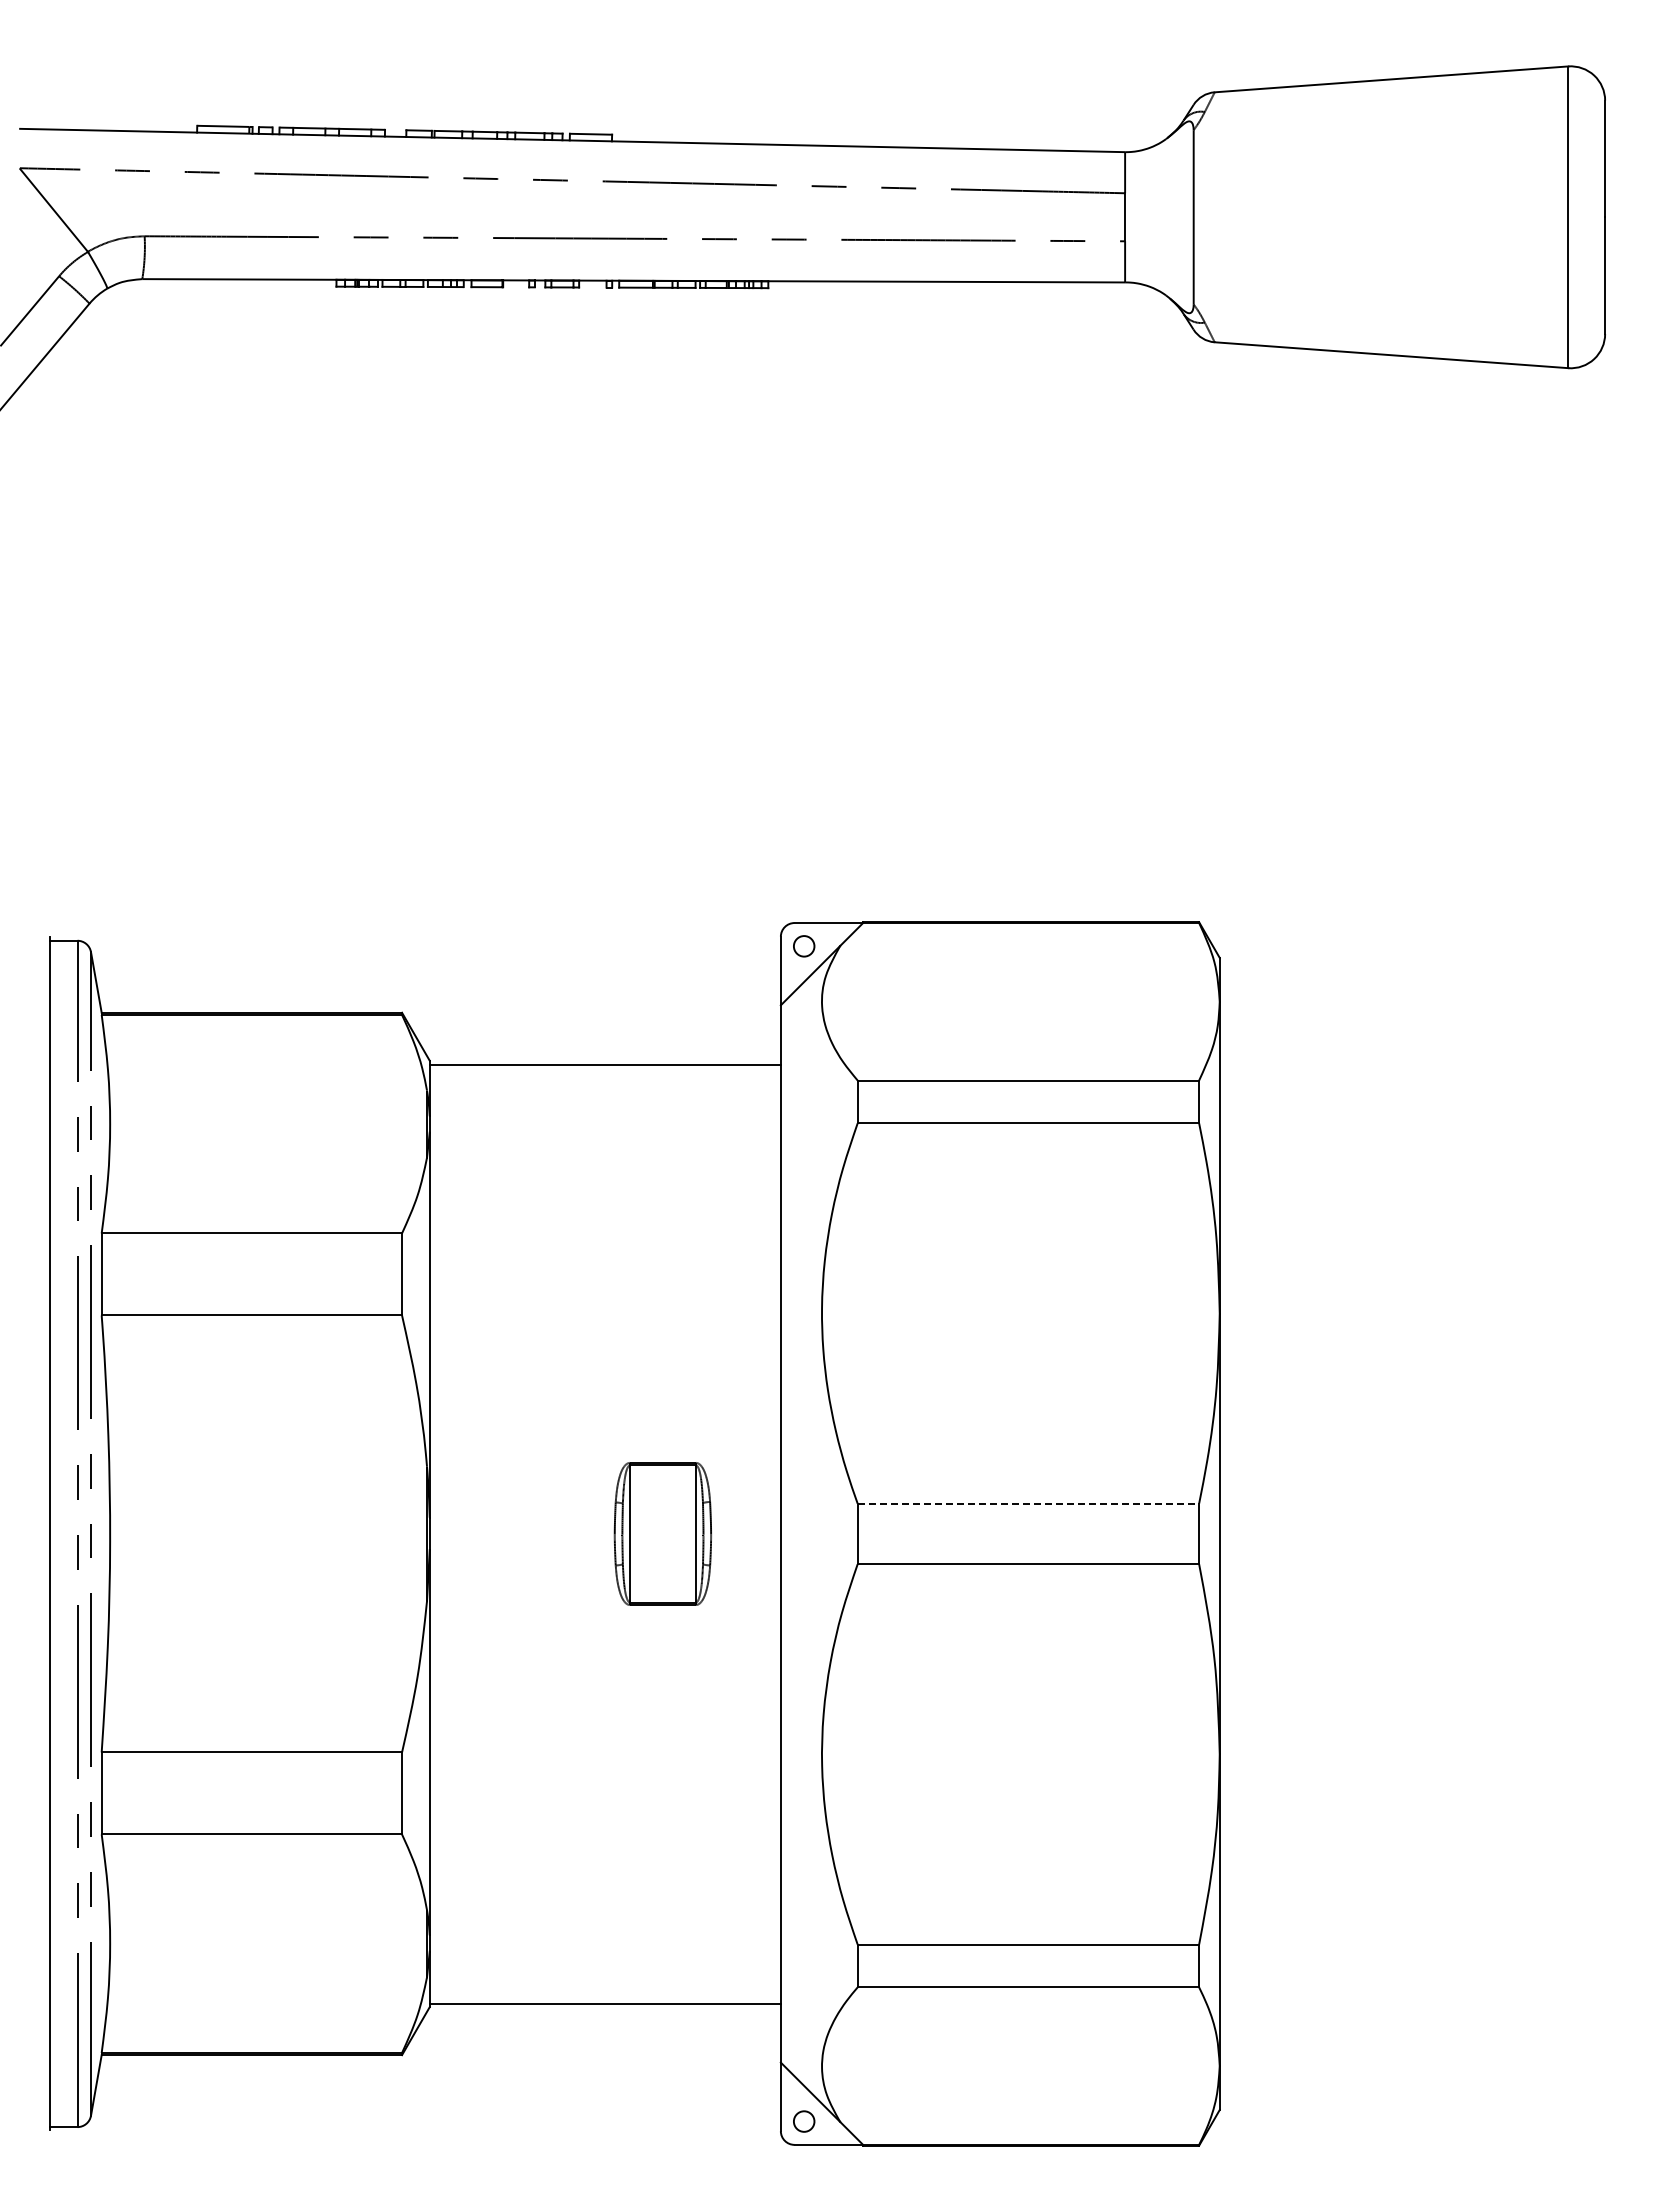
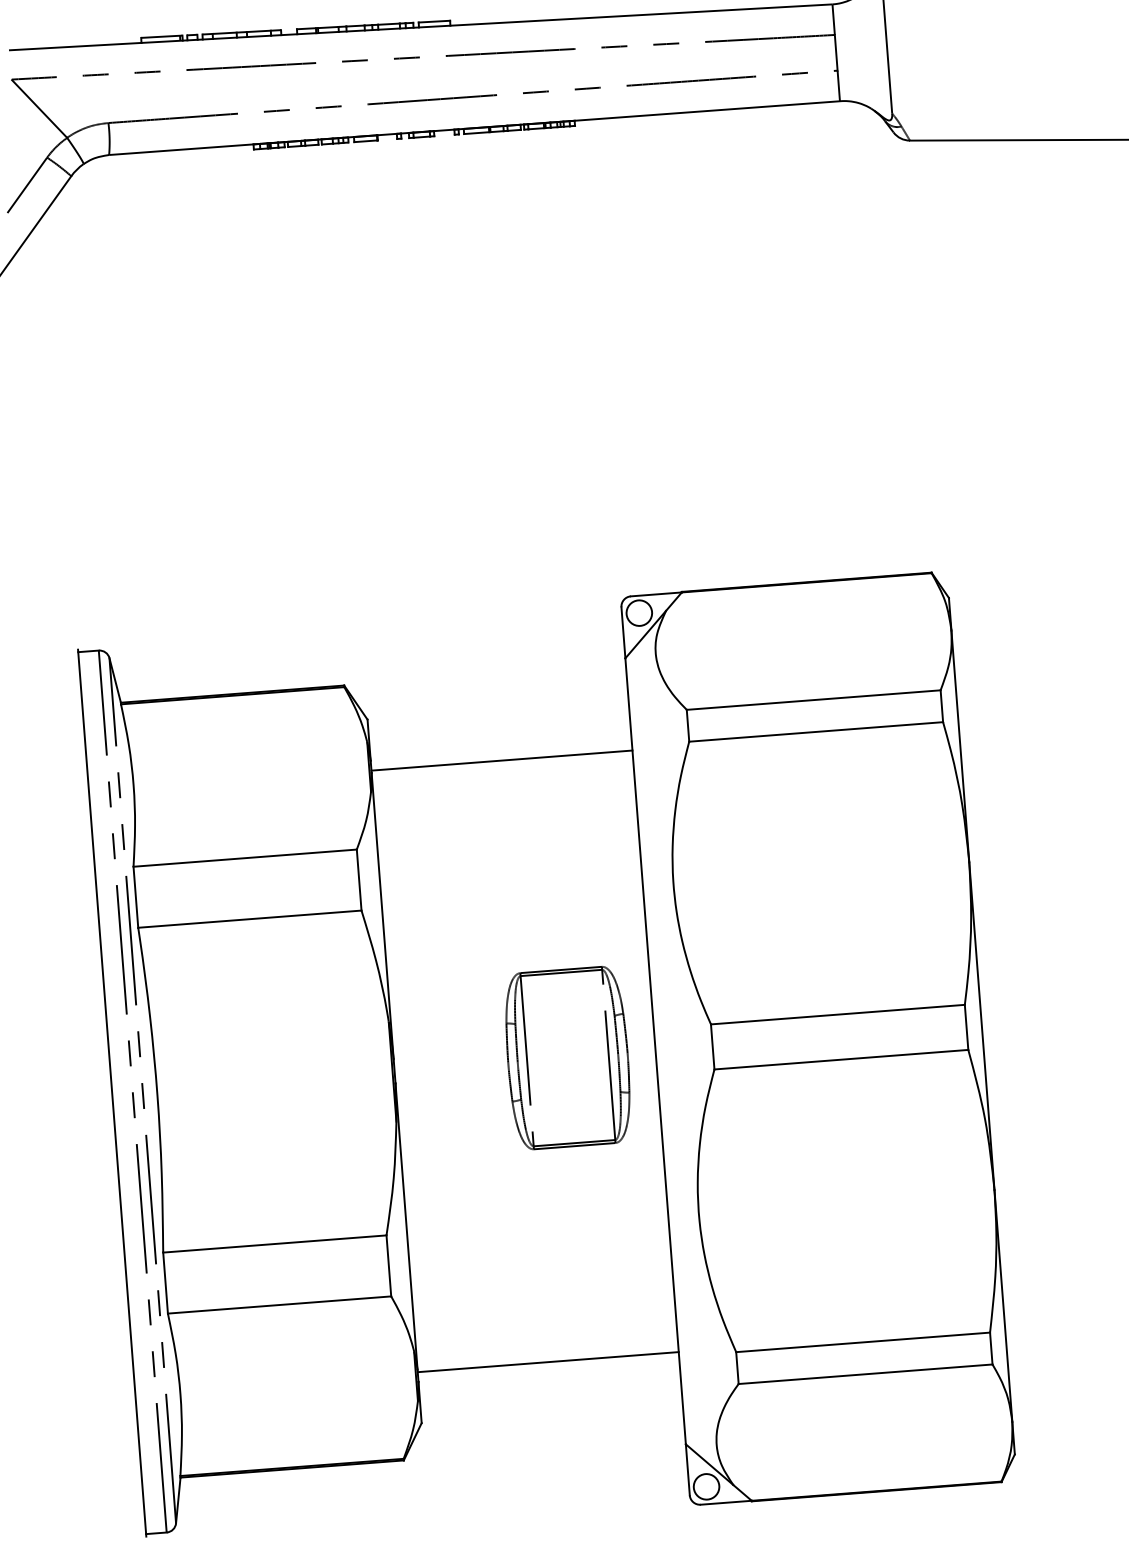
circle: (804, 946) -> (639, 613), size x1.67
line: (604, 1065) -> (501, 760), moved
line: (1028, 1503) -> (837, 1014), dashed -> solid
part: (662, 1533) -> (567, 1057), size x1.67
line: (604, 2003) -> (547, 1362), moved
circle: (804, 2121) -> (706, 1486), size x1.67

